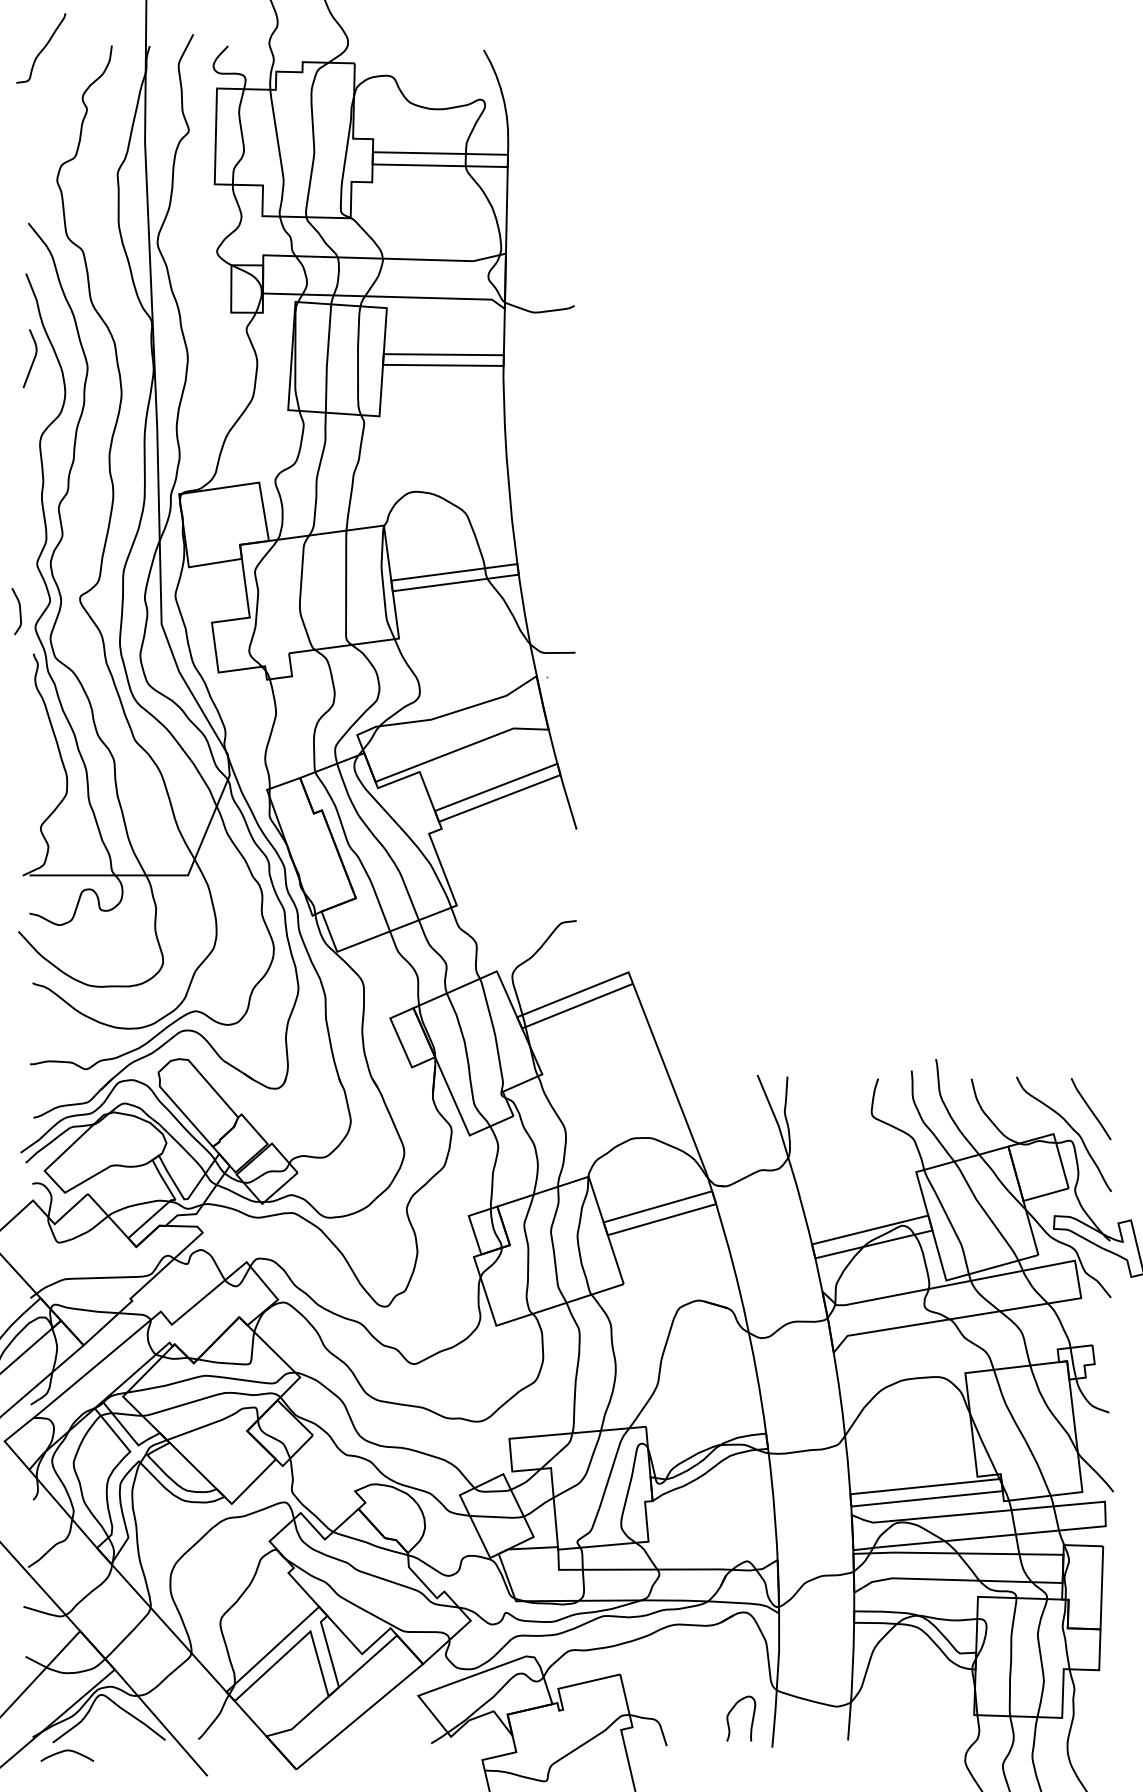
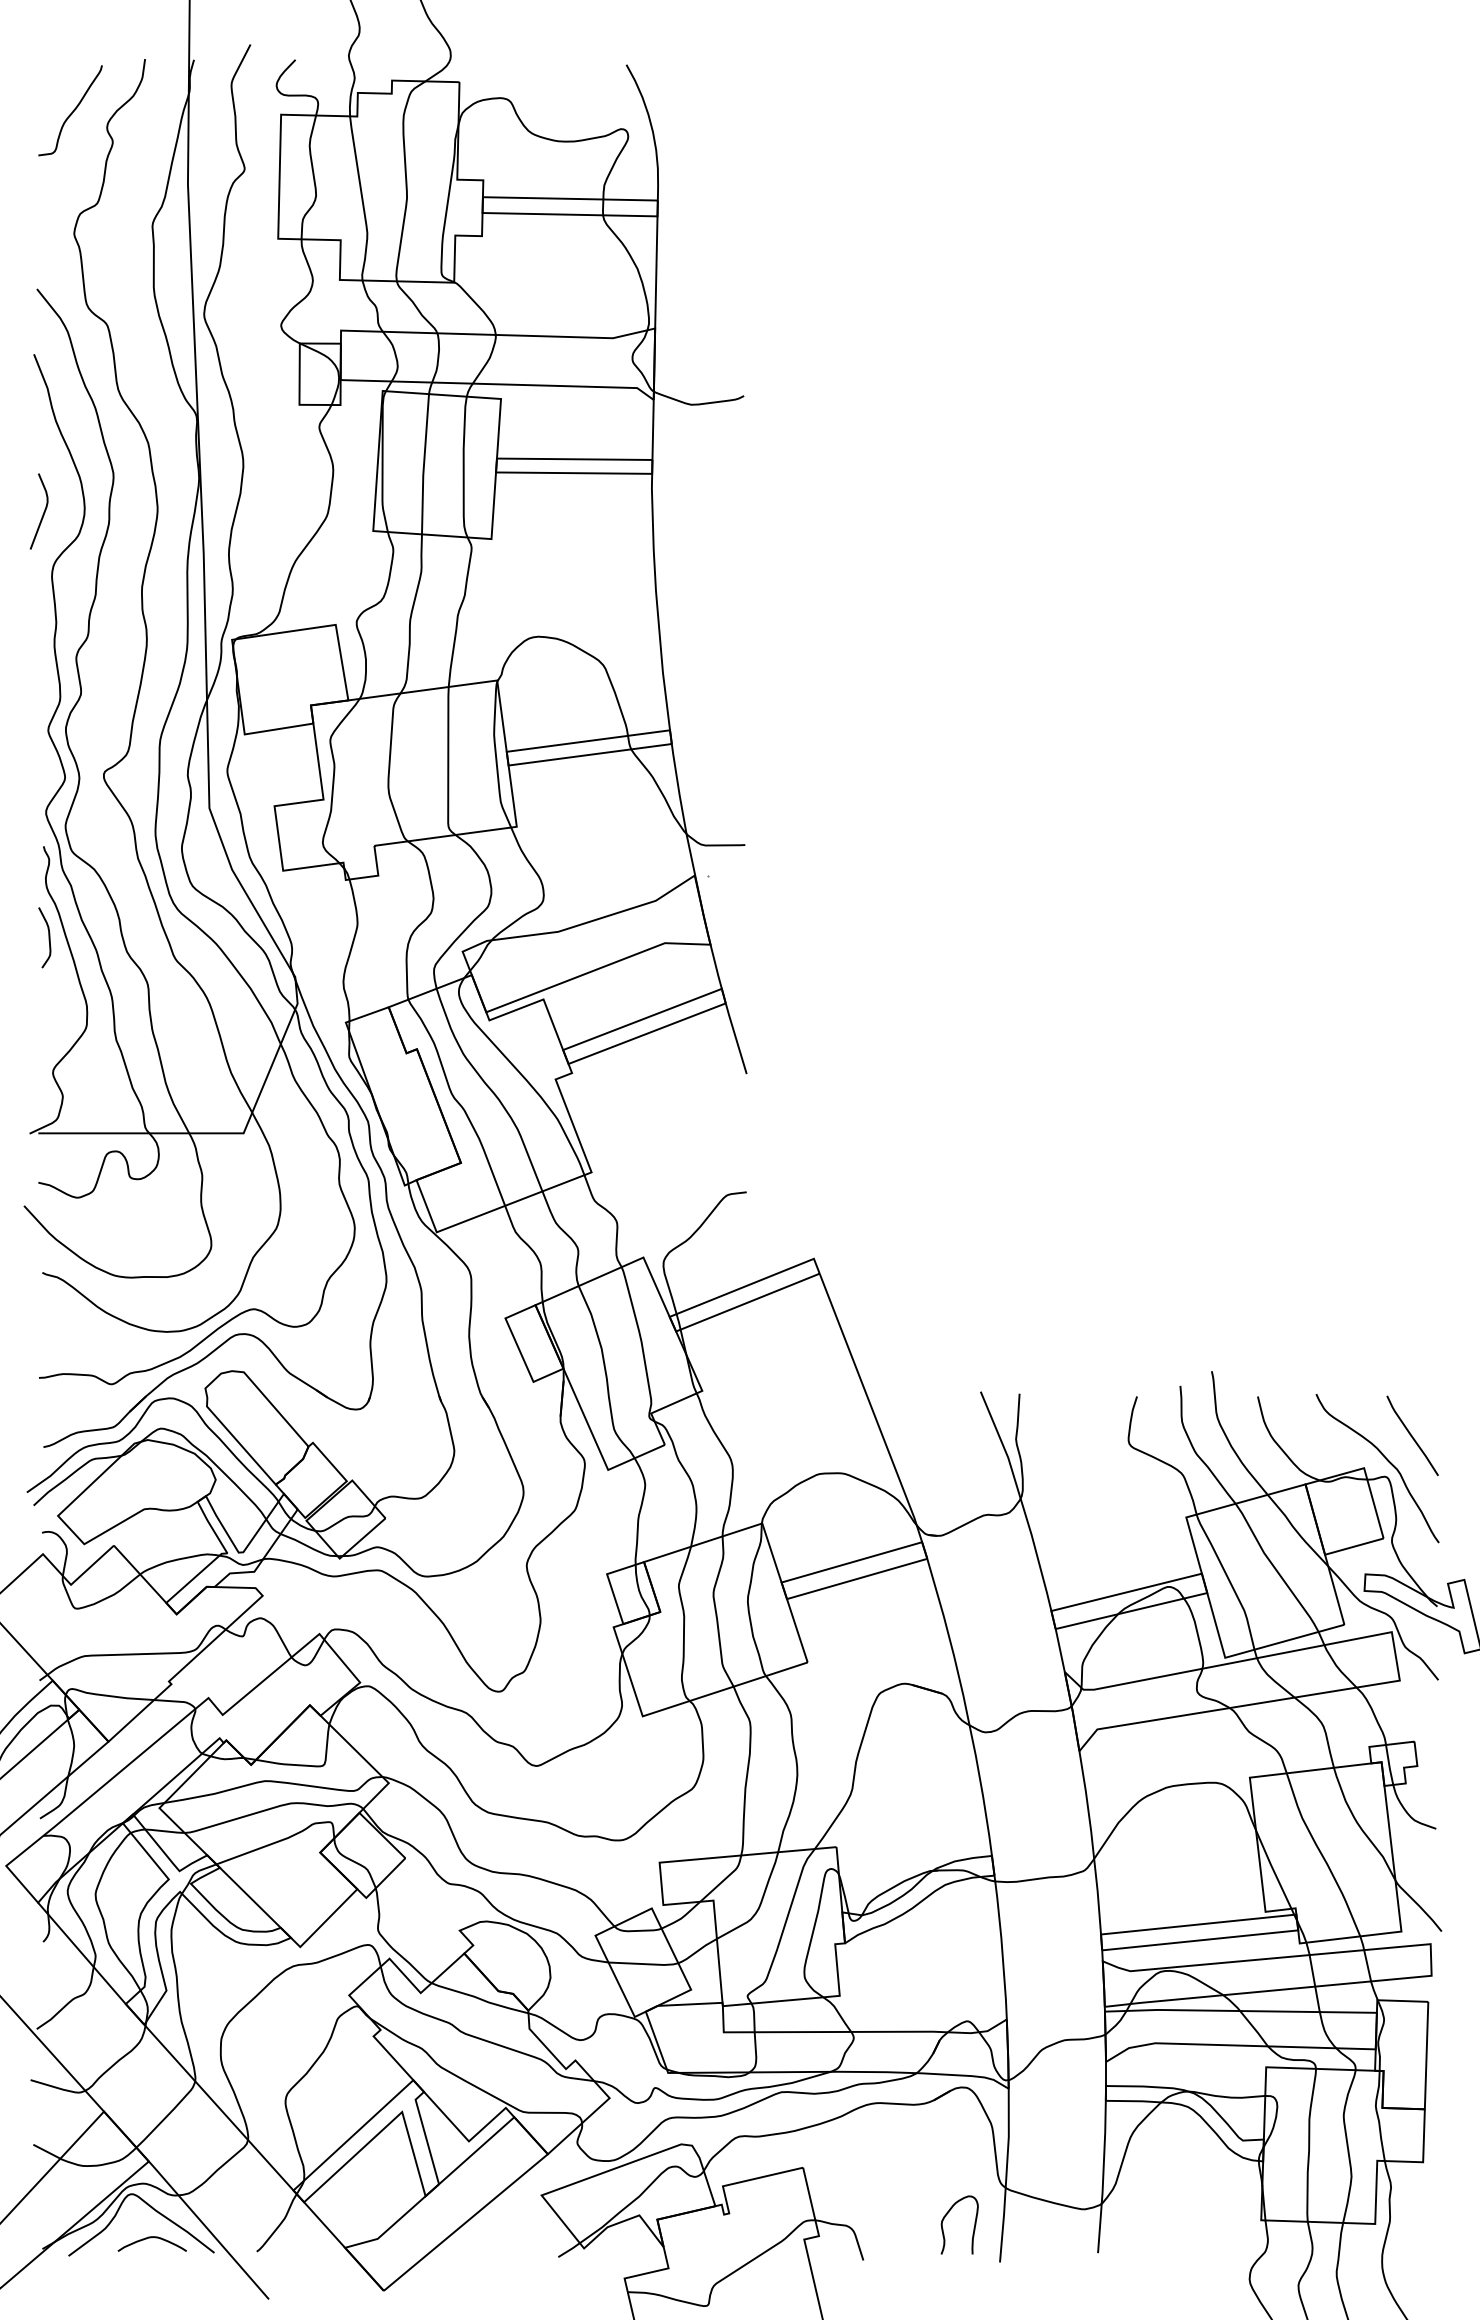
curve: (42, 48) -> (72, 110), moved
curve: (33, 358) -> (43, 511), moved
curve: (19, 611) -> (48, 937), moved
curve: (66, 1751) -> (151, 2238), moved

